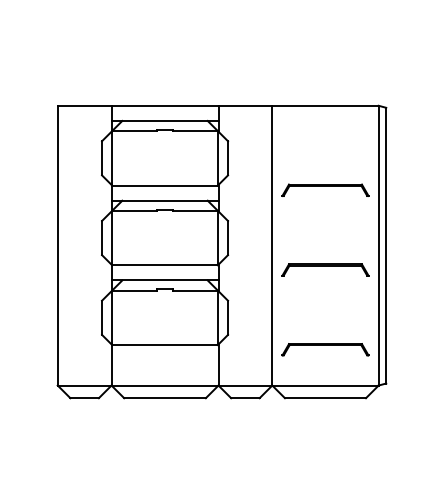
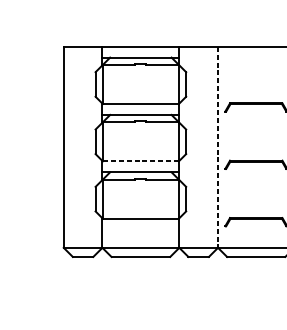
line: (272, 245) -> (218, 147), solid -> dashed
line: (165, 265) -> (141, 161), solid -> dashed

